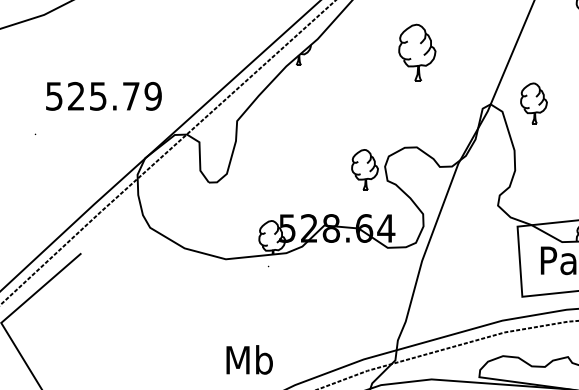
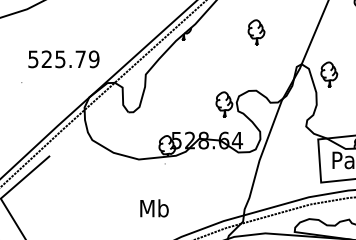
part: (417, 52) -> (256, 32), size x0.71
part: (534, 103) -> (329, 74), moved
text: (249, 360) -> (154, 208), moved

